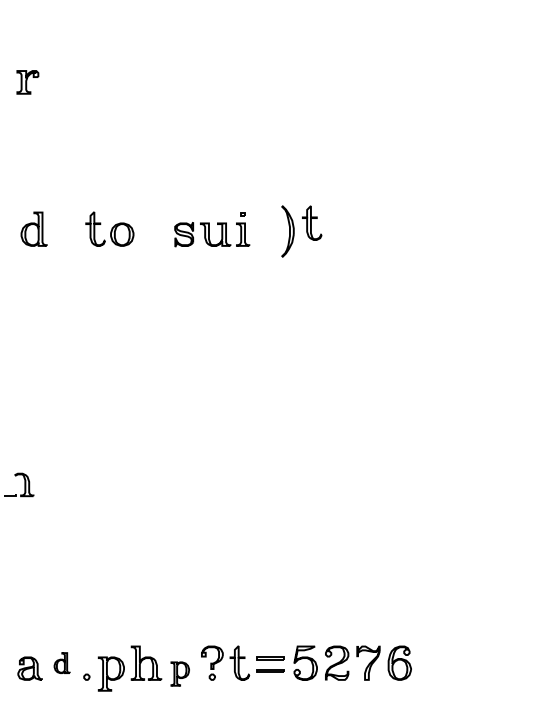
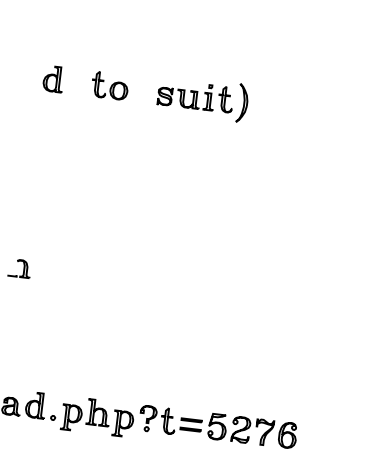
part: (312, 222) -> (226, 99), moved
part: (61, 662) -> (35, 404), size x1.67
part: (179, 673) -> (122, 423), size x1.43

